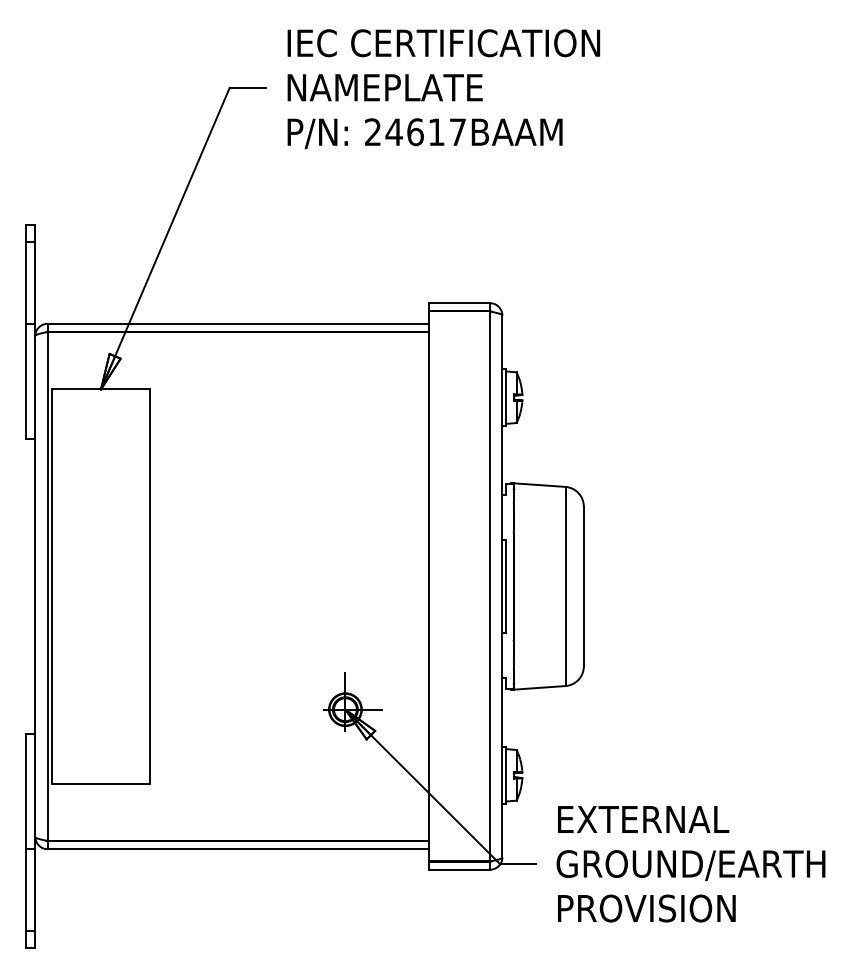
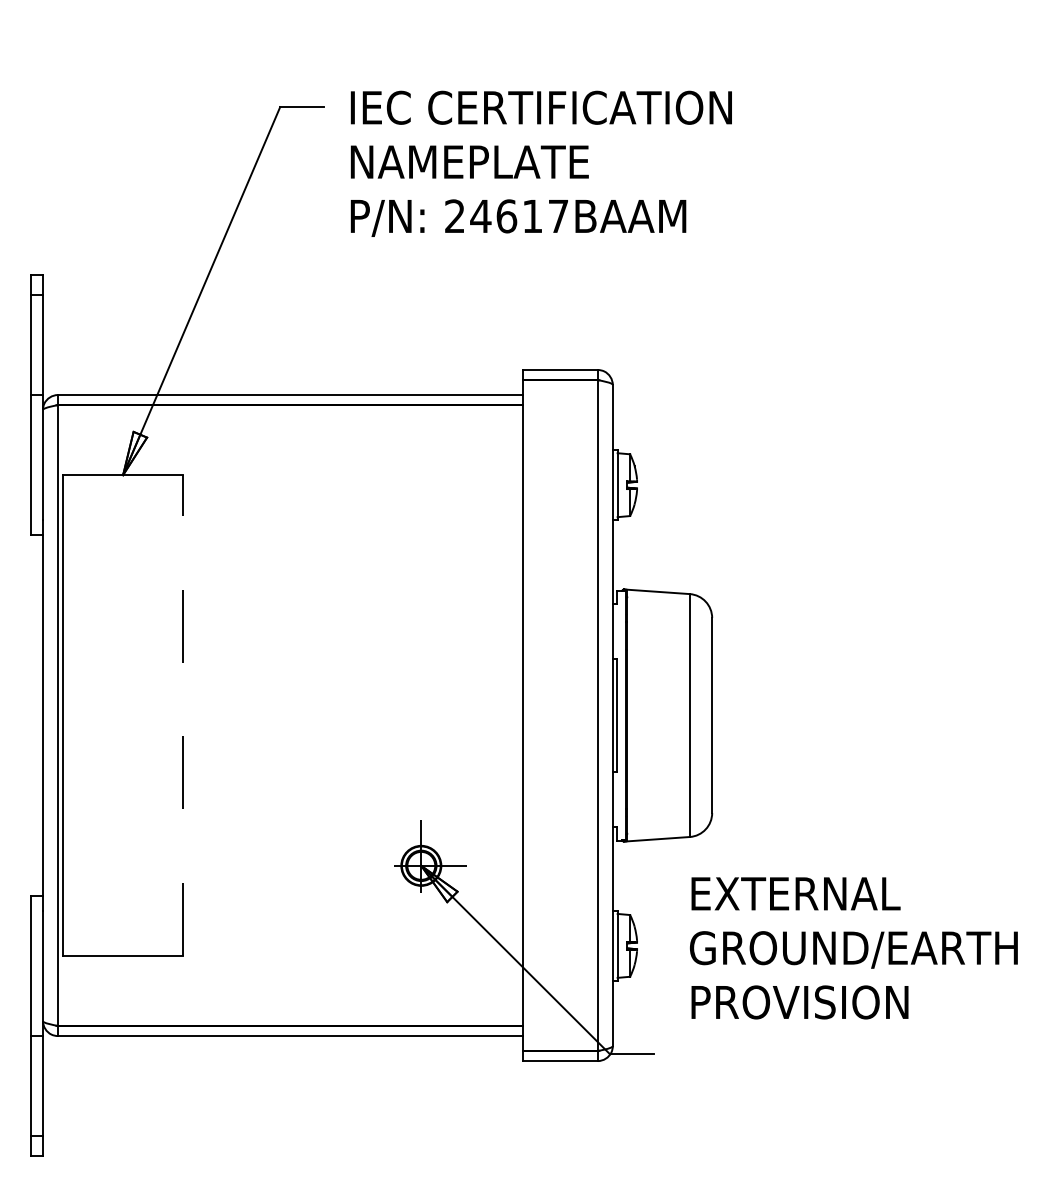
text: (443, 88) -> (540, 163), moved
line: (150, 586) -> (183, 715), solid -> dashed
text: (690, 864) -> (853, 948), moved

